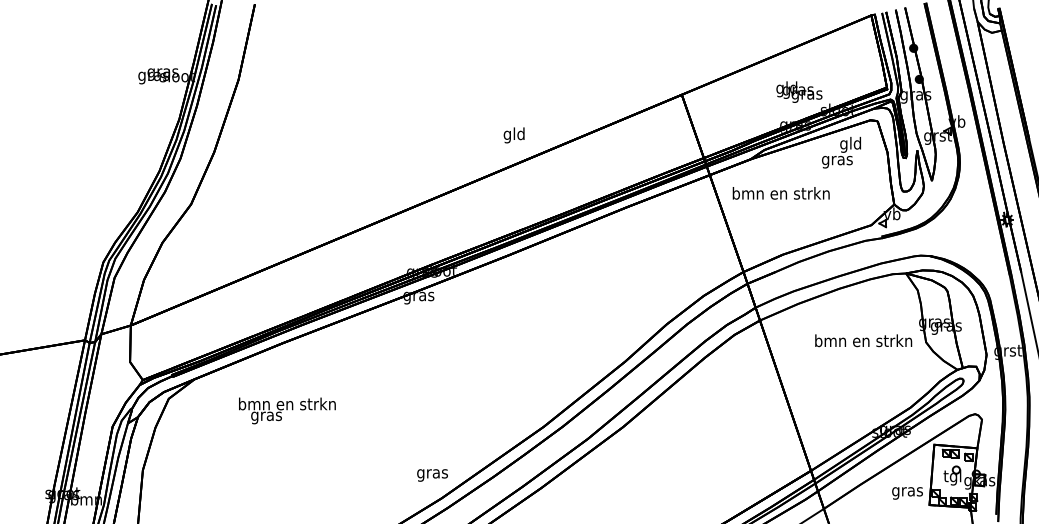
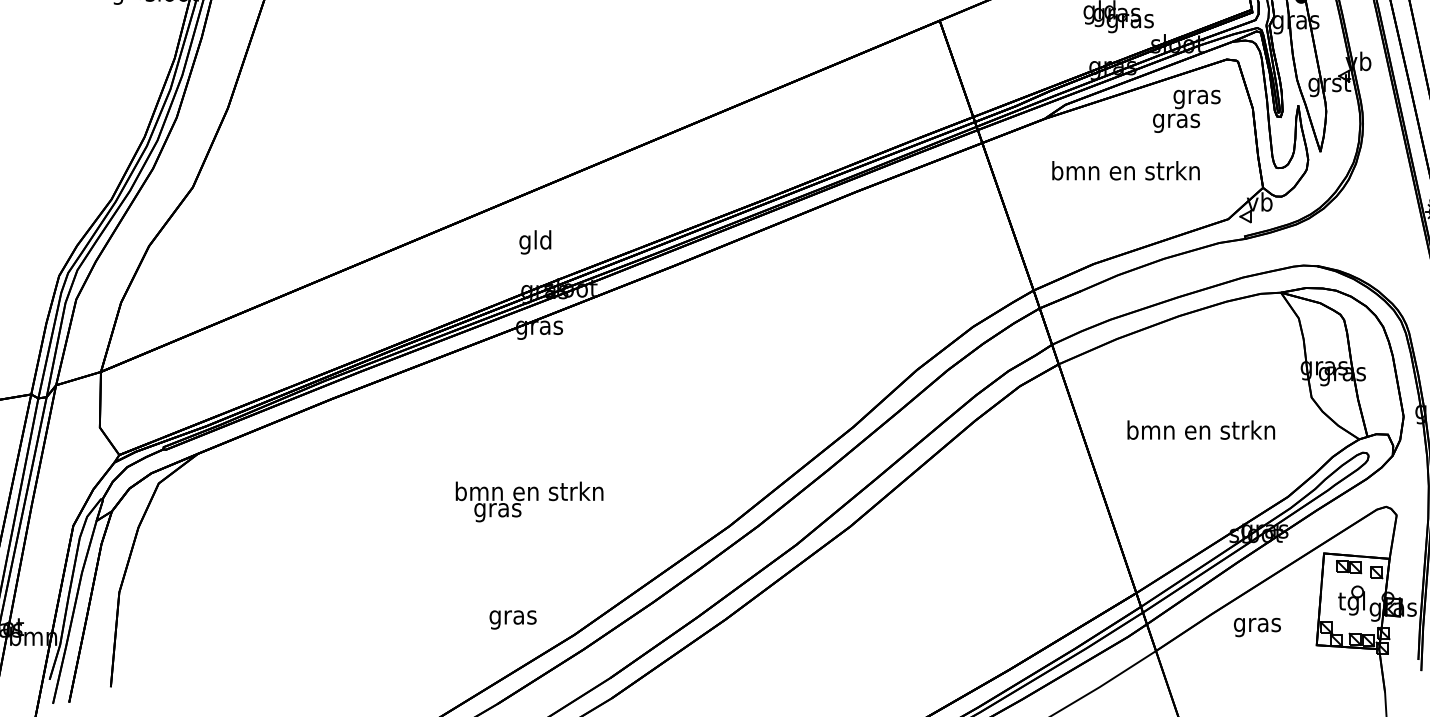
text: (513, 135) -> (534, 242), moved
text: (850, 144) -> (1196, 96), gld -> gras
text: (780, 193) -> (1124, 170), moved
text: (863, 340) -> (1201, 429), moved
text: (287, 410) -> (529, 501), moved
text: (432, 475) -> (513, 620), moved
text: (907, 493) -> (1257, 627), moved

